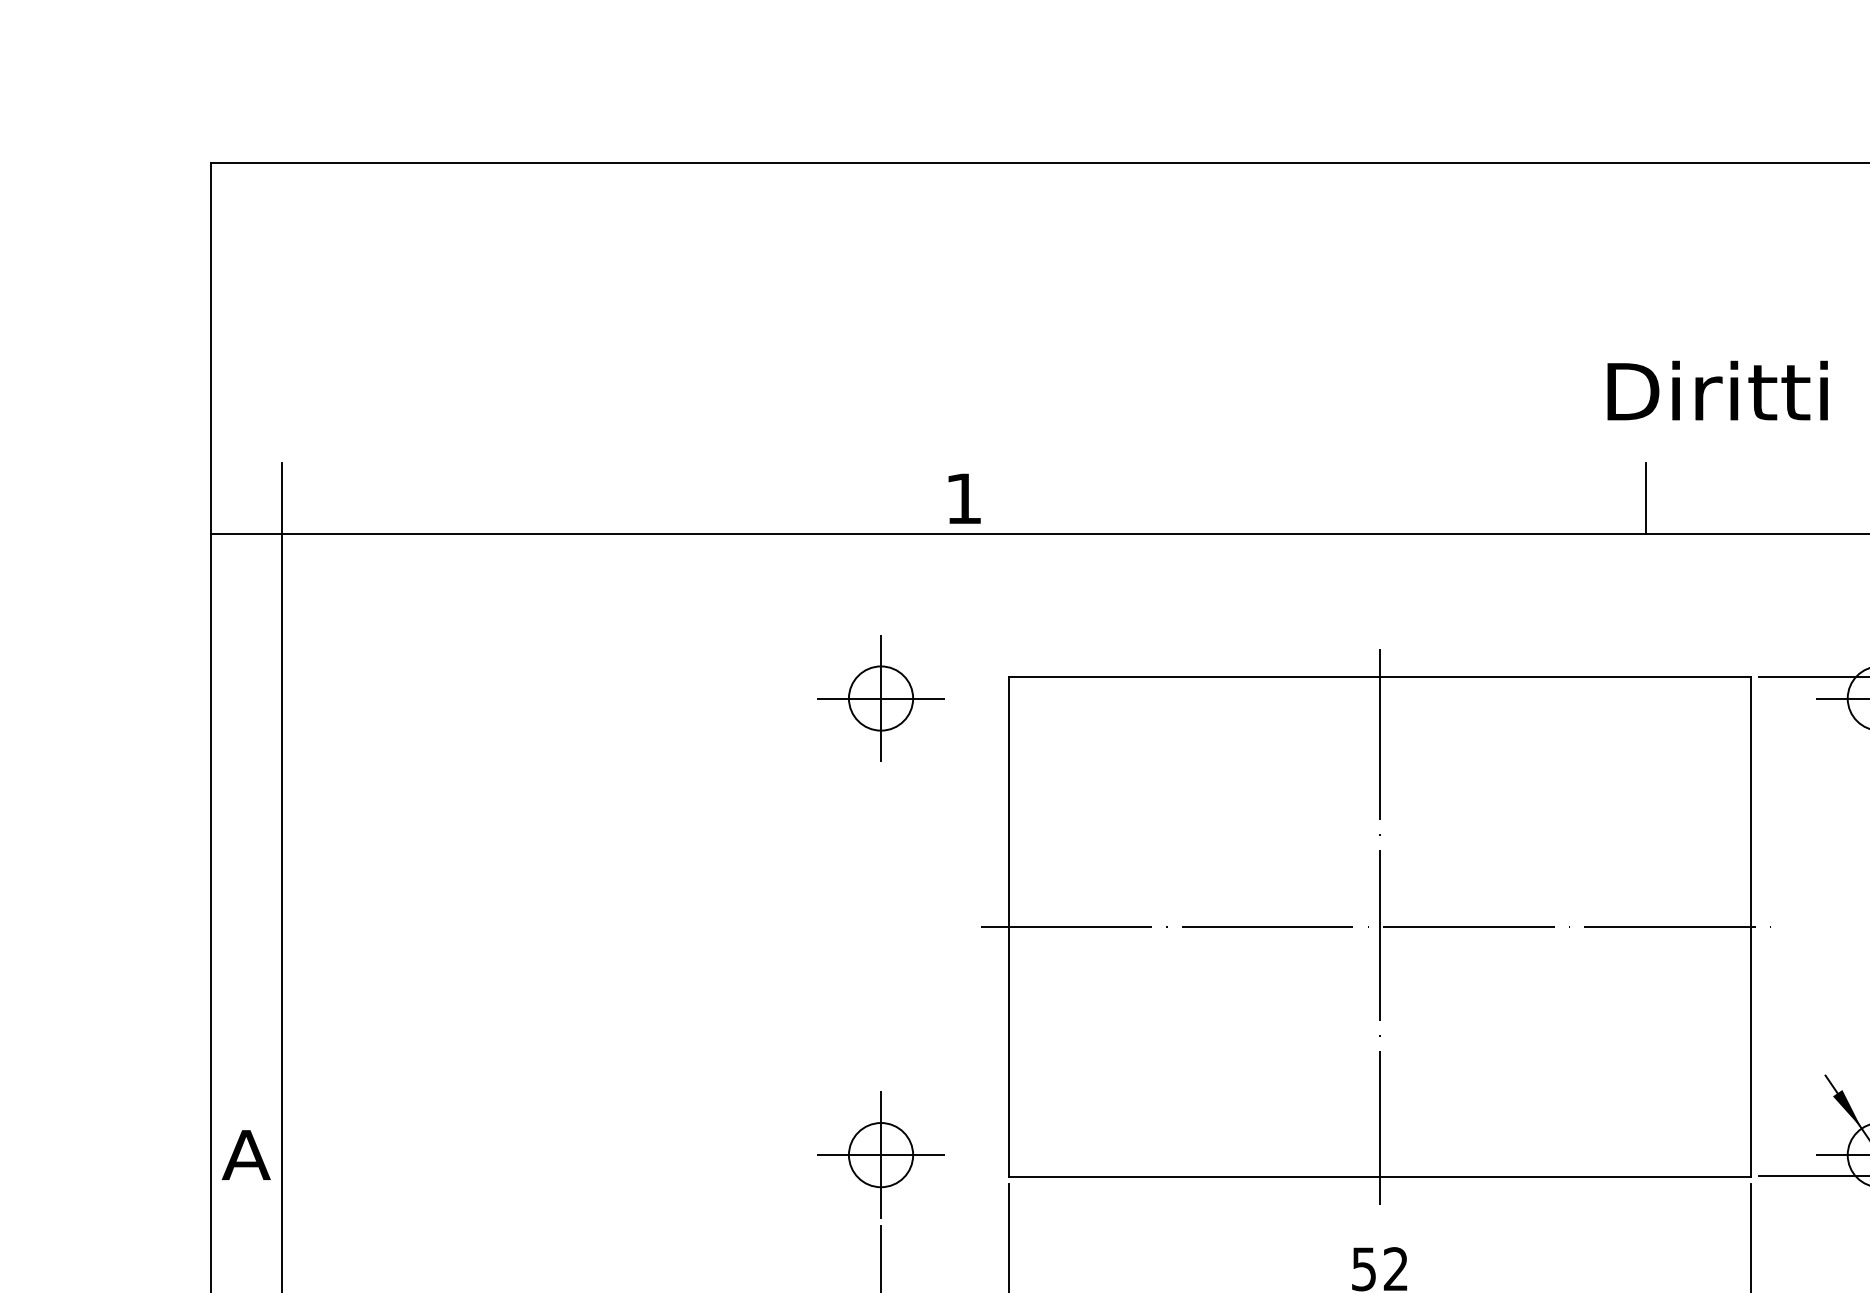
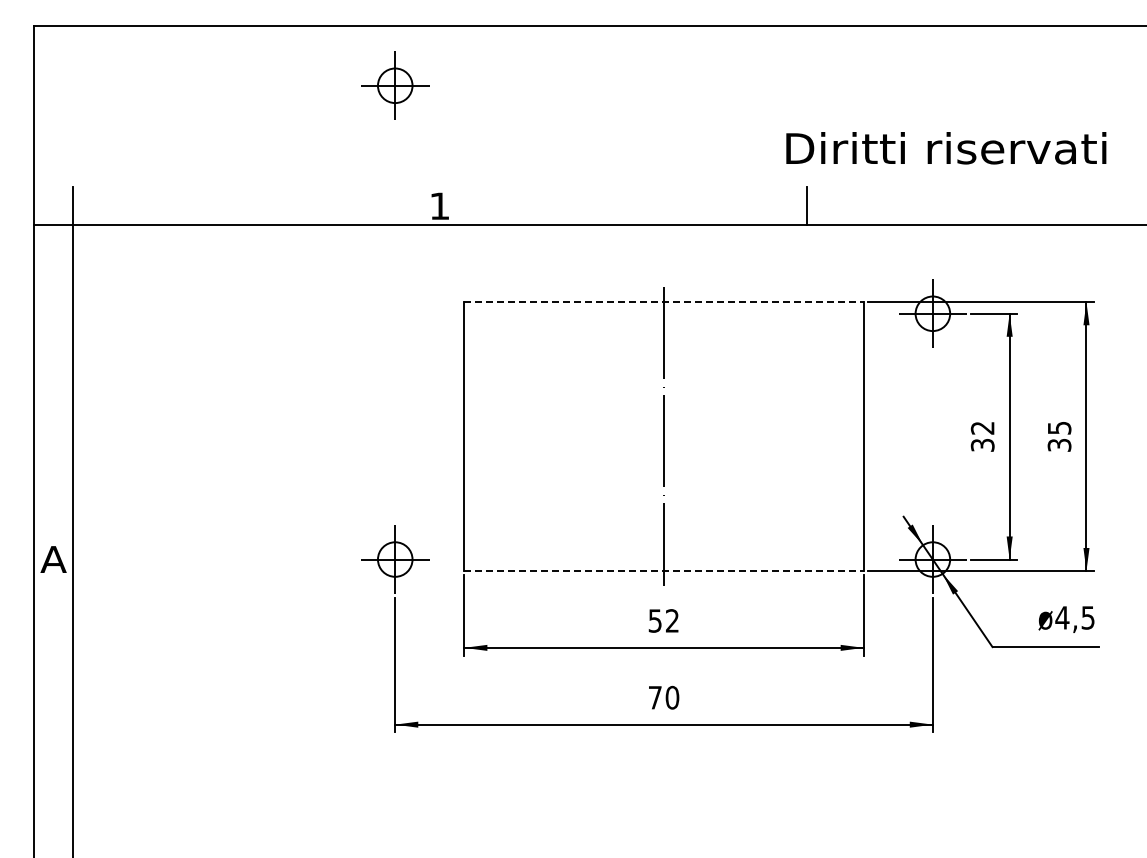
line: (1381, 677) -> (664, 302), solid -> dashed
part: (881, 697) -> (395, 85), moved
line: (1381, 926) -> (664, 436), removed
line: (1381, 1177) -> (664, 571), solid -> dashed

